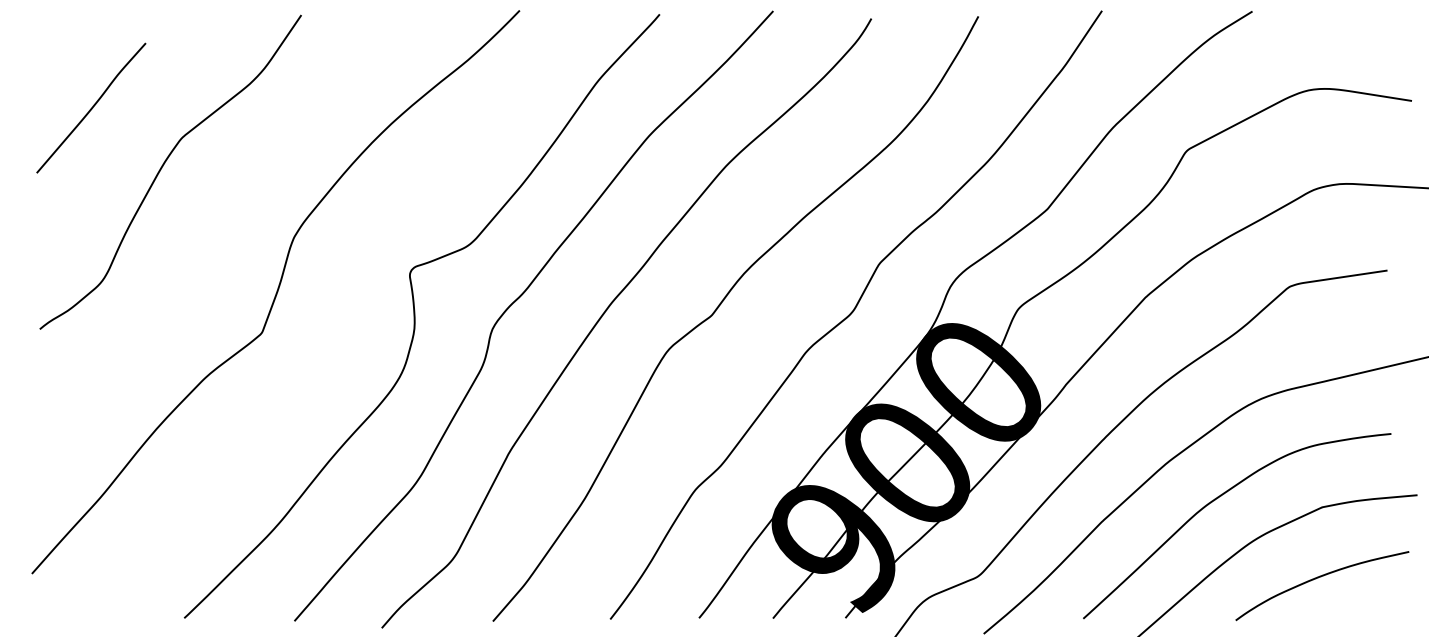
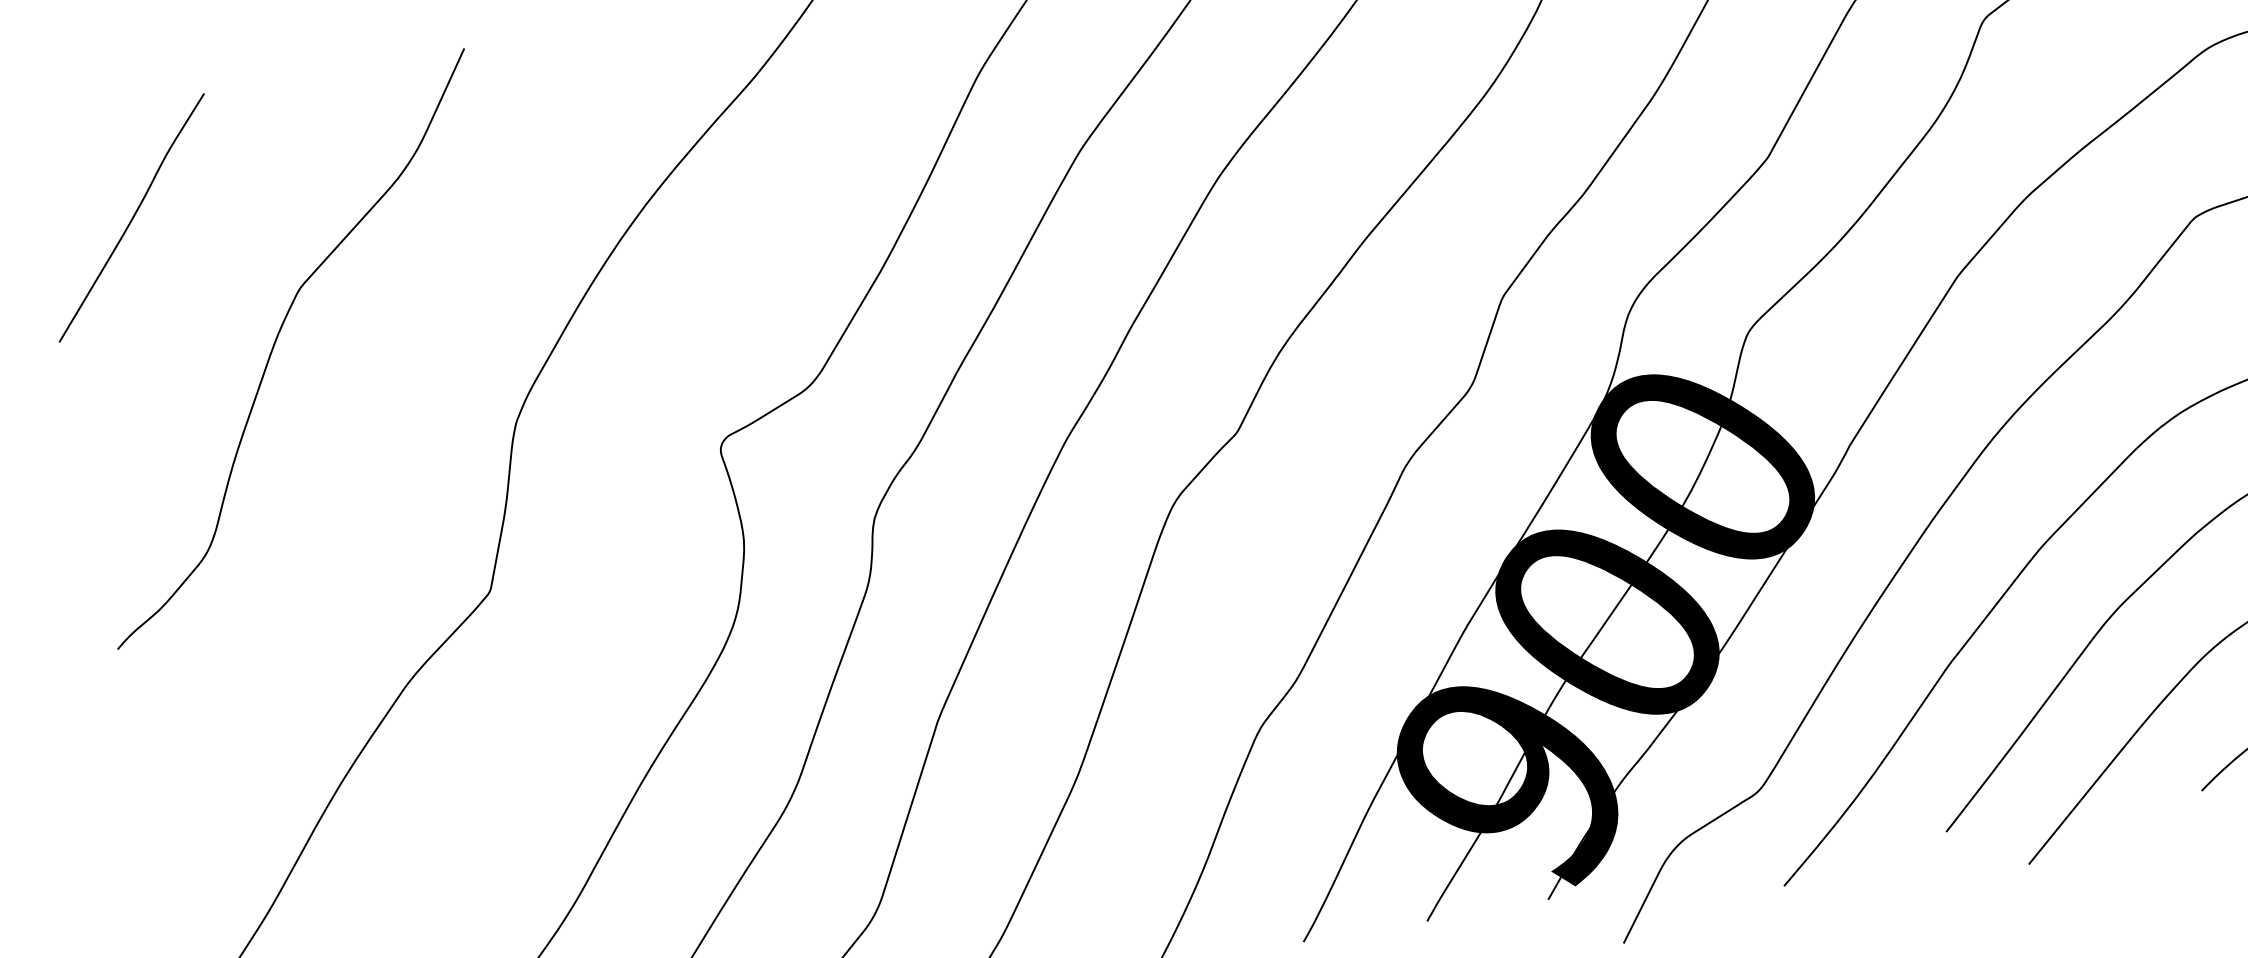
curve: (91, 107) -> (131, 216), moved

